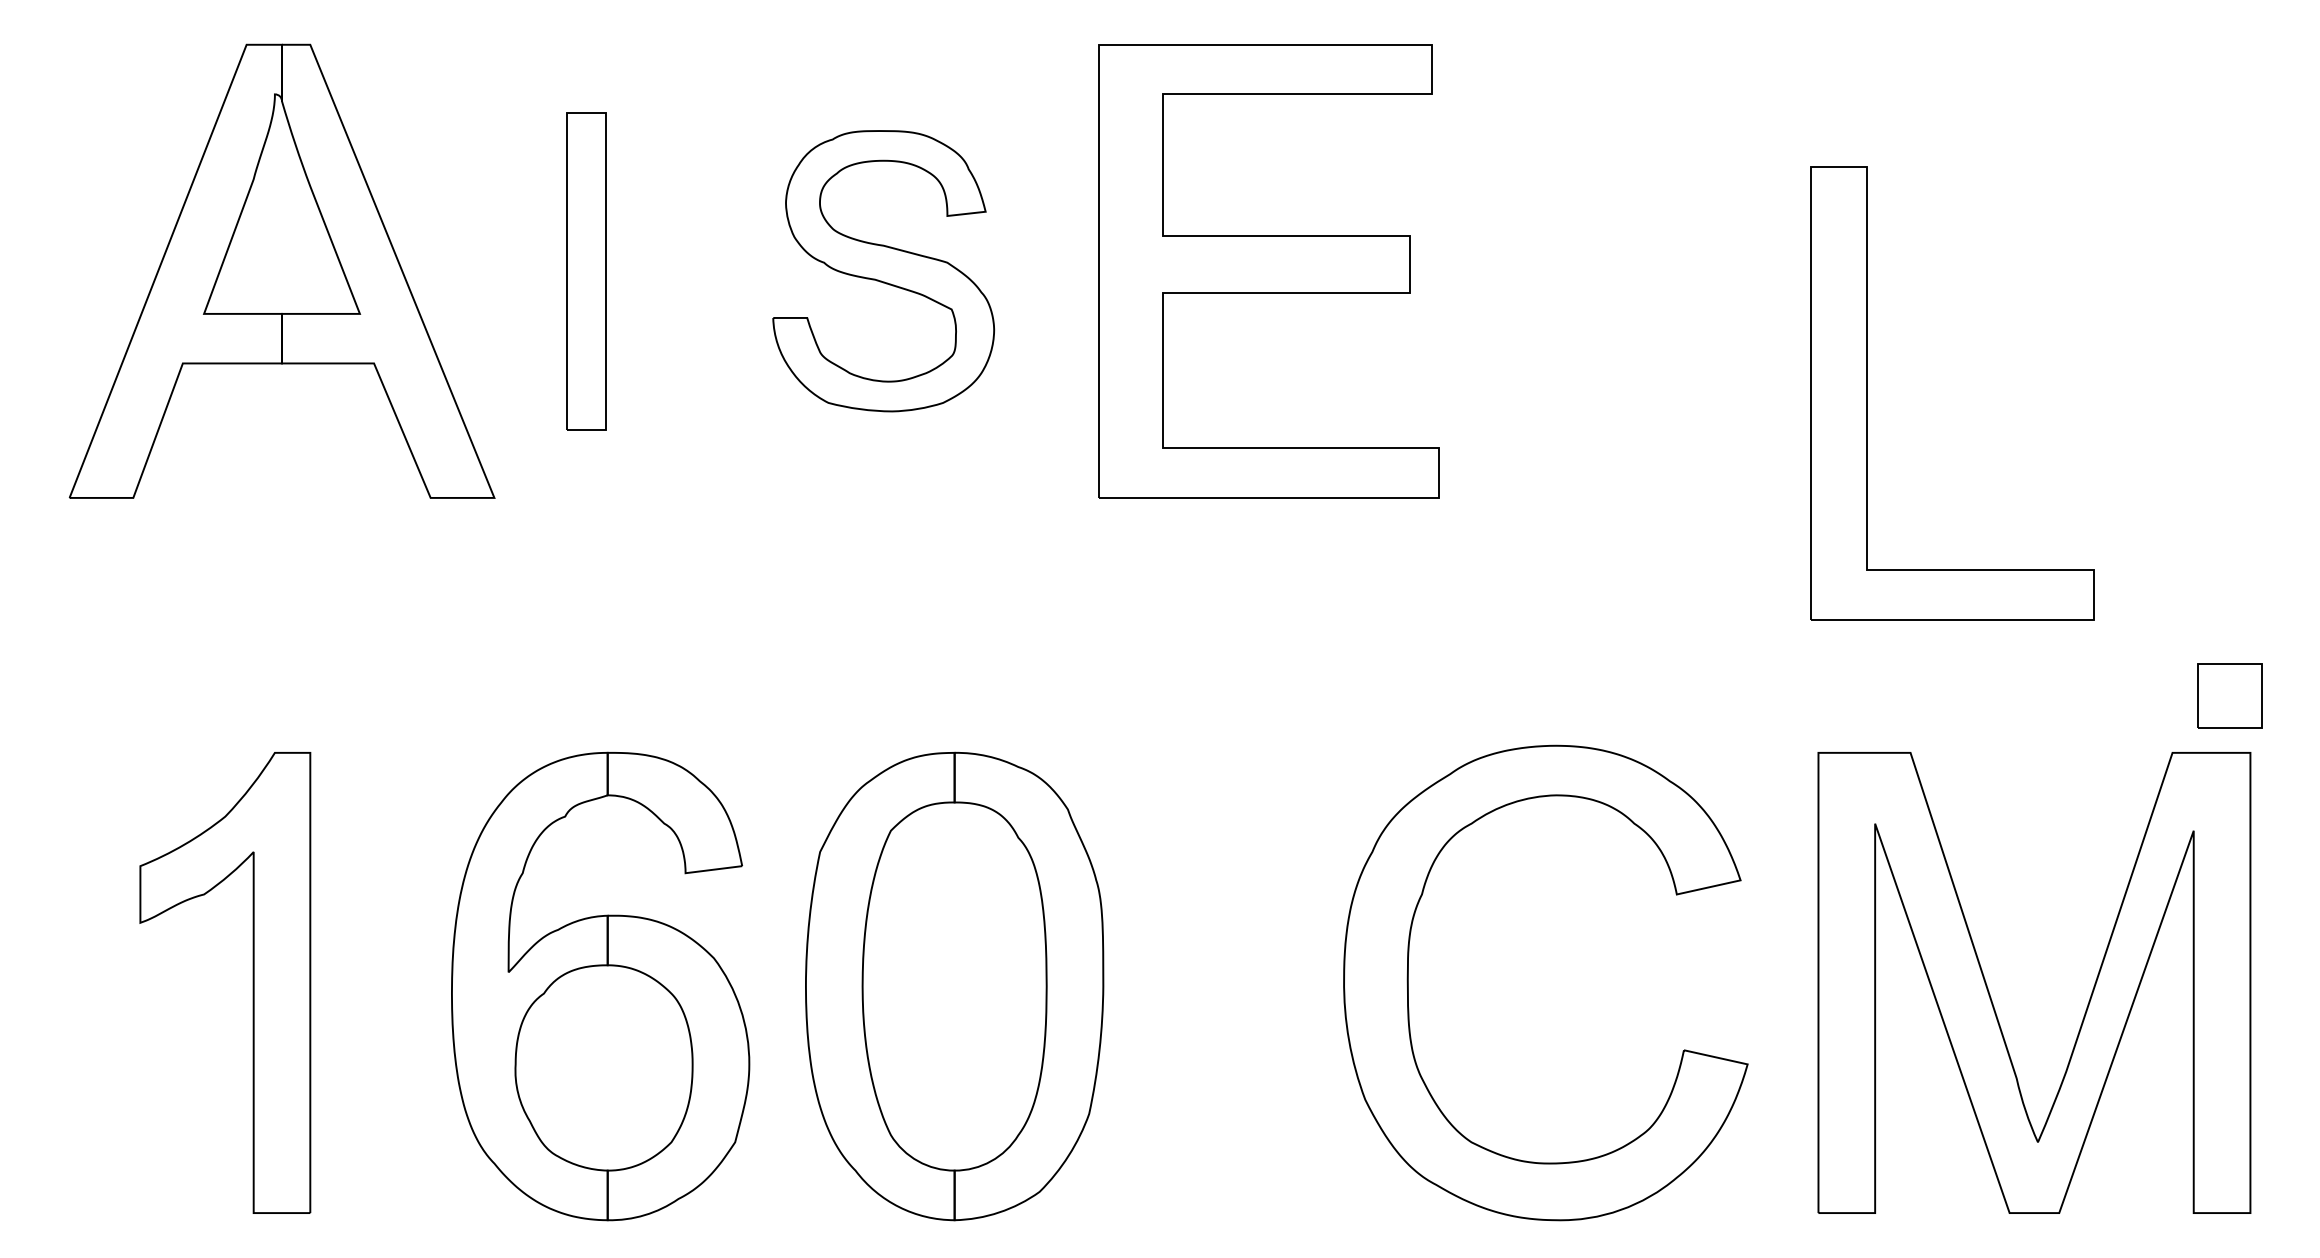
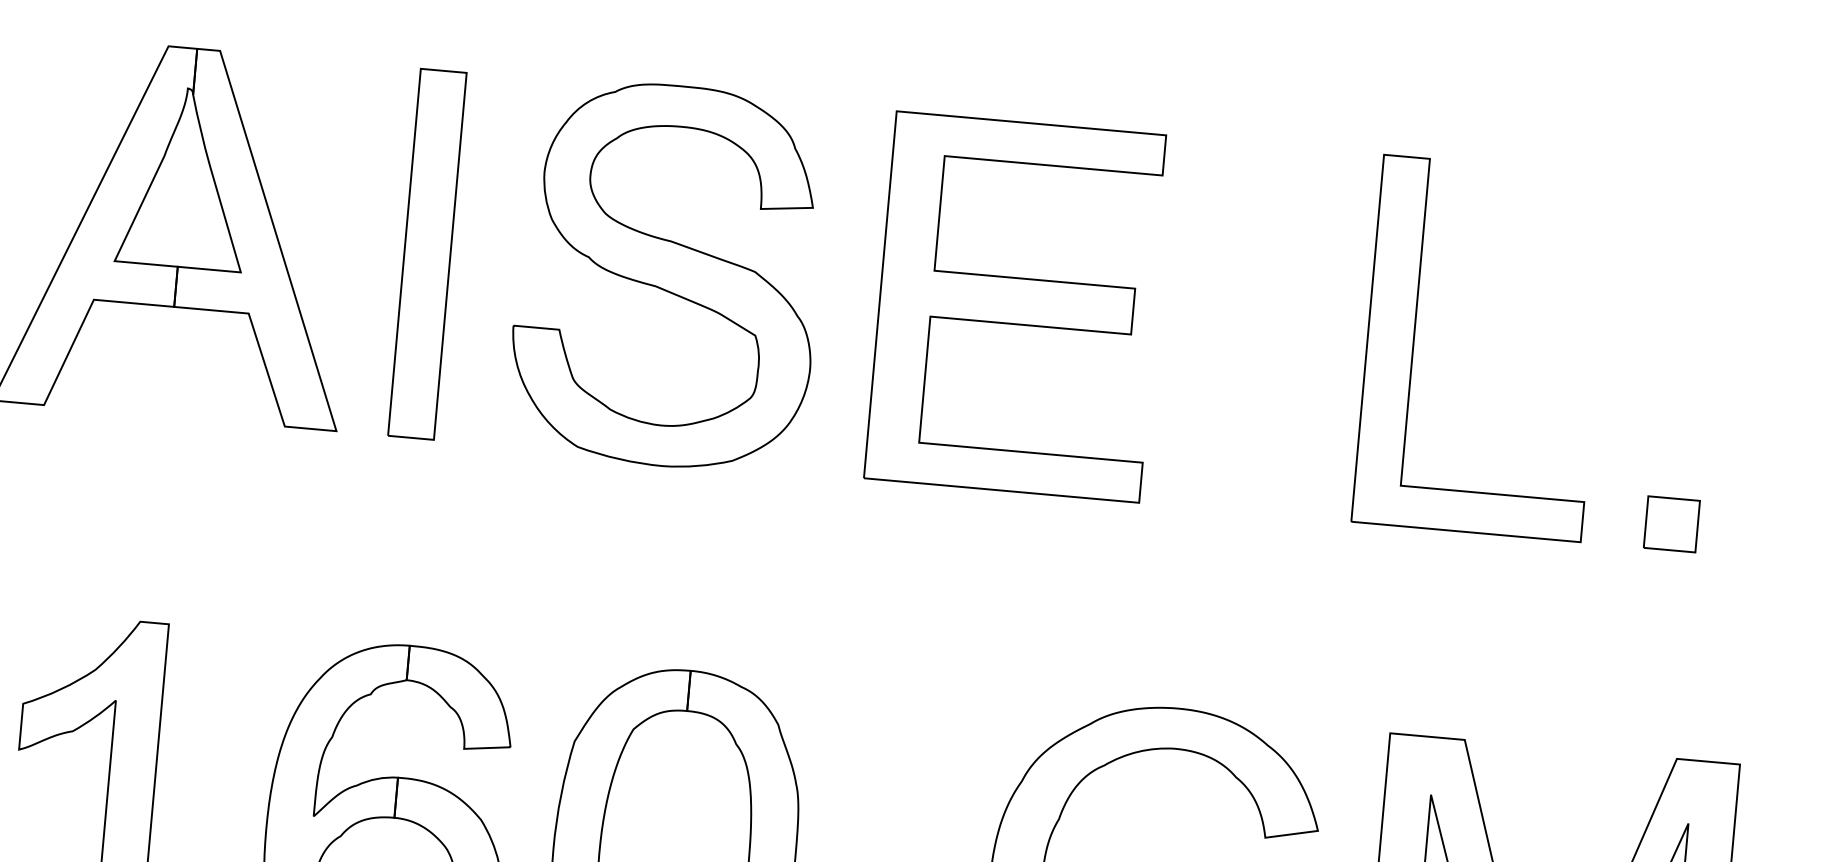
part: (883, 270) -> (667, 275), size x1.67
part: (586, 271) -> (427, 254), size x1.43
part: (1268, 271) -> (1017, 307), moved
part: (1867, 393) -> (1413, 342), moved
part: (2229, 695) -> (1671, 523), moved

